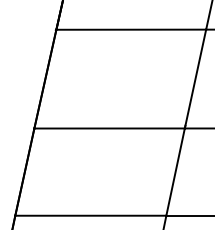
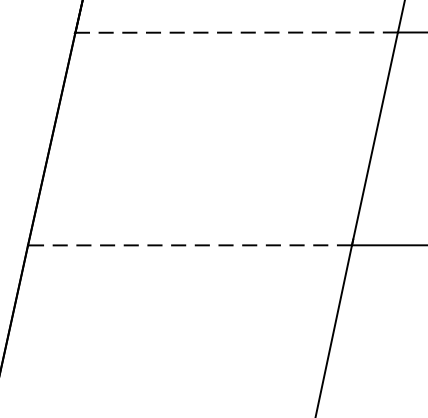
line: (131, 29) -> (237, 32), solid -> dashed
line: (109, 128) -> (189, 245), solid -> dashed

